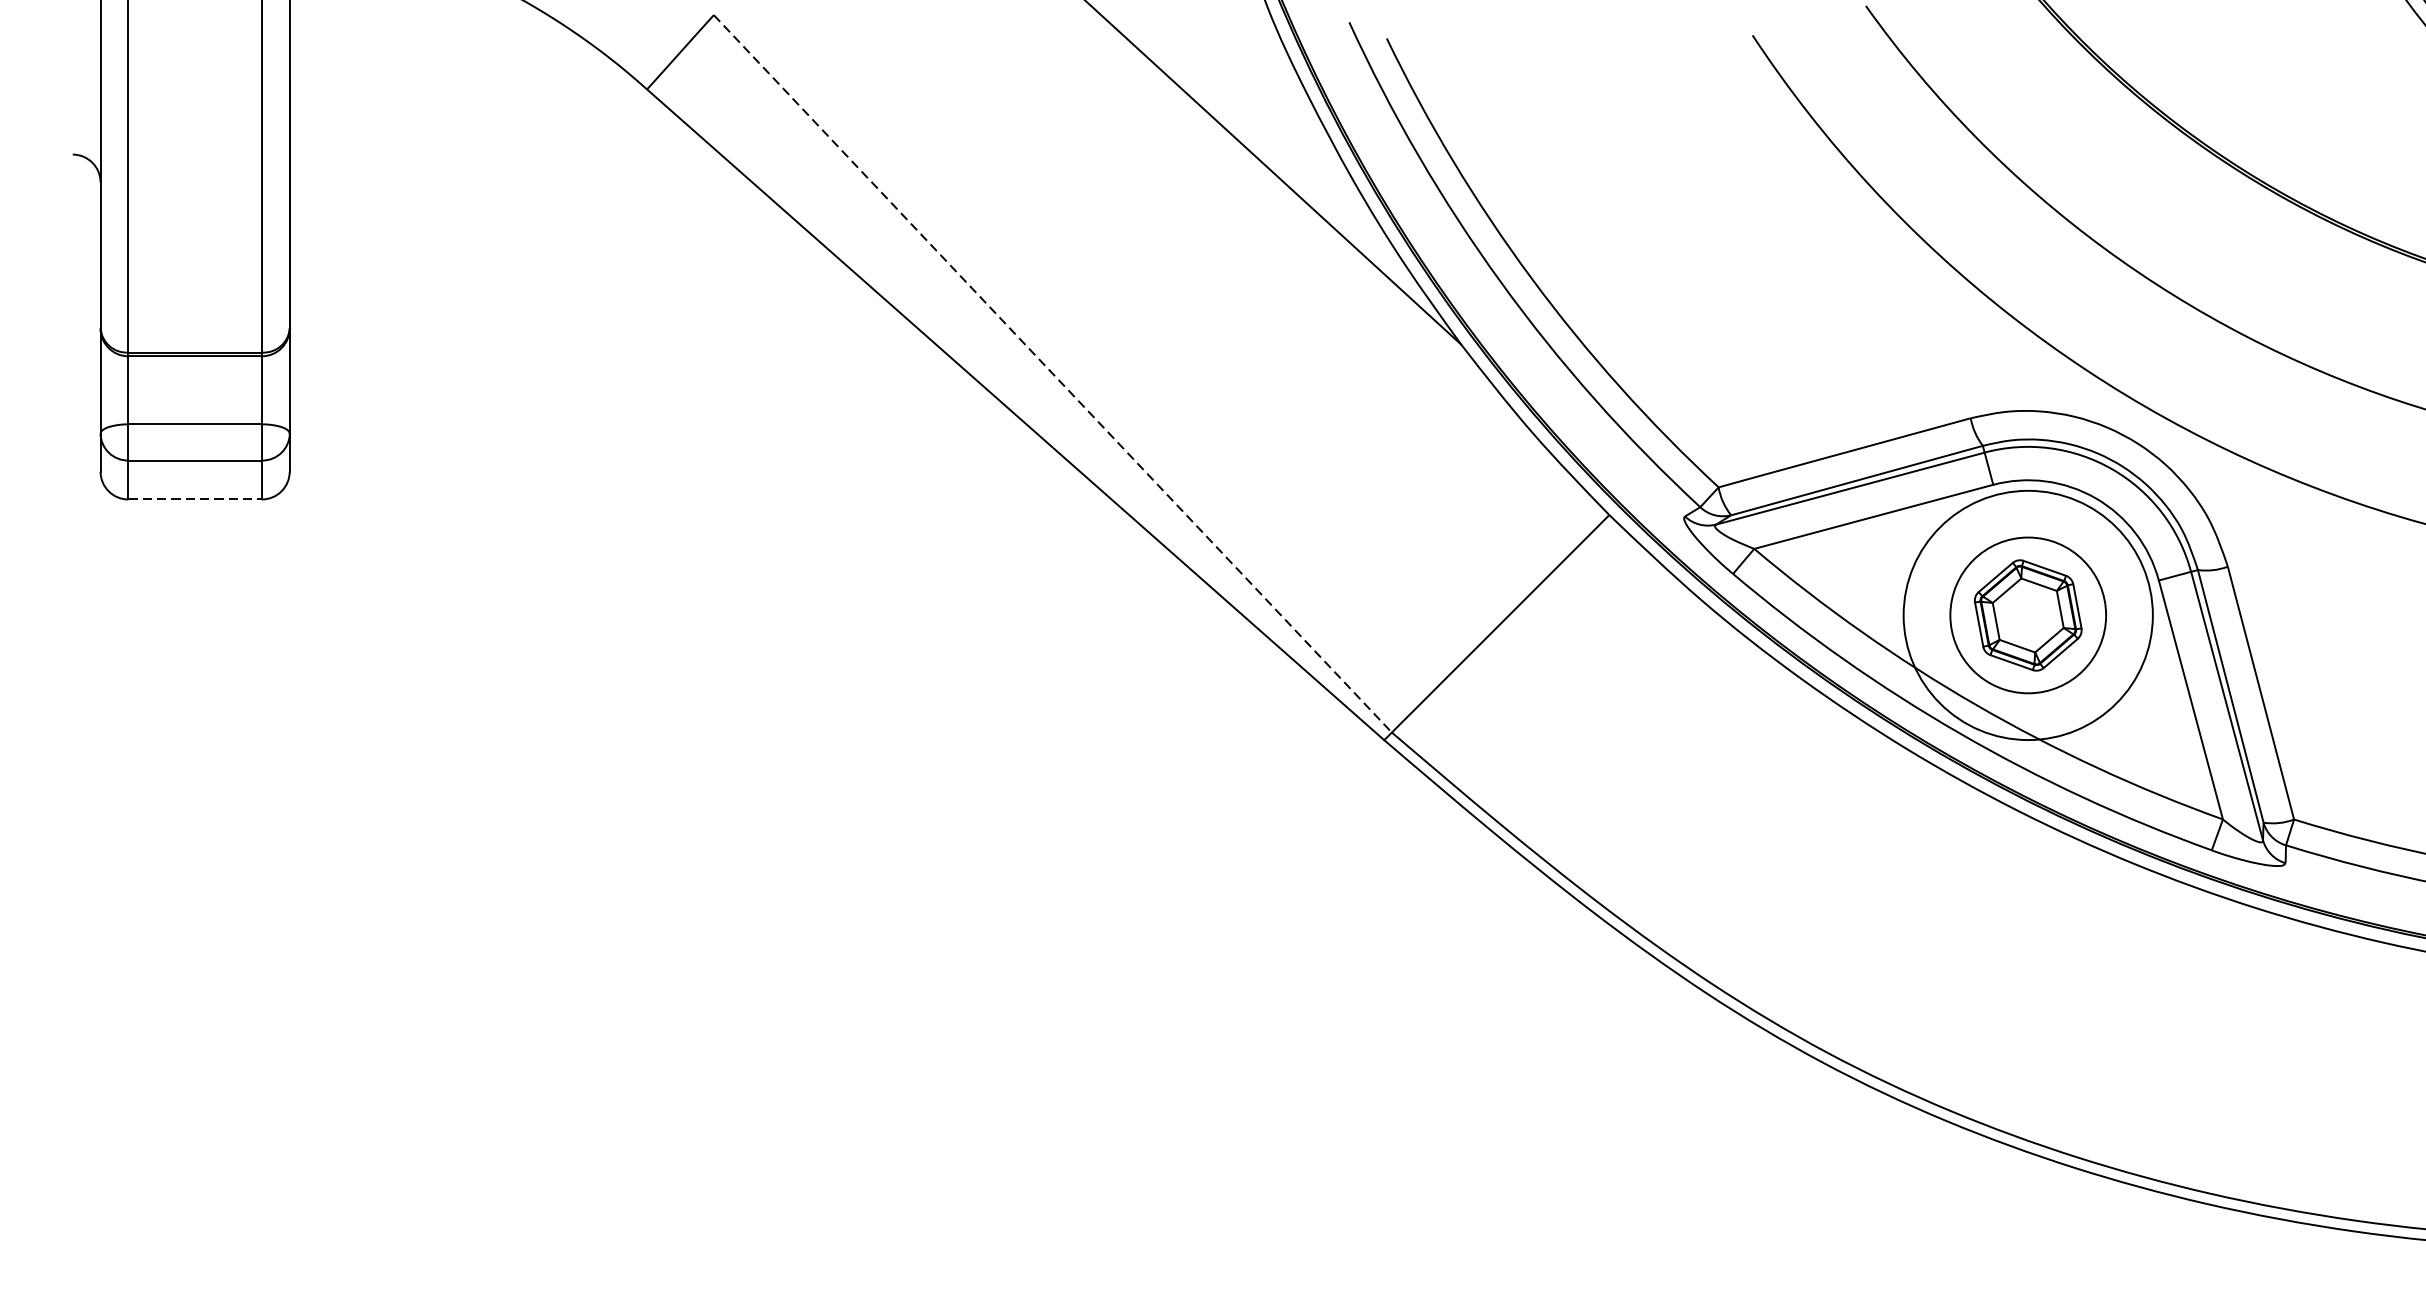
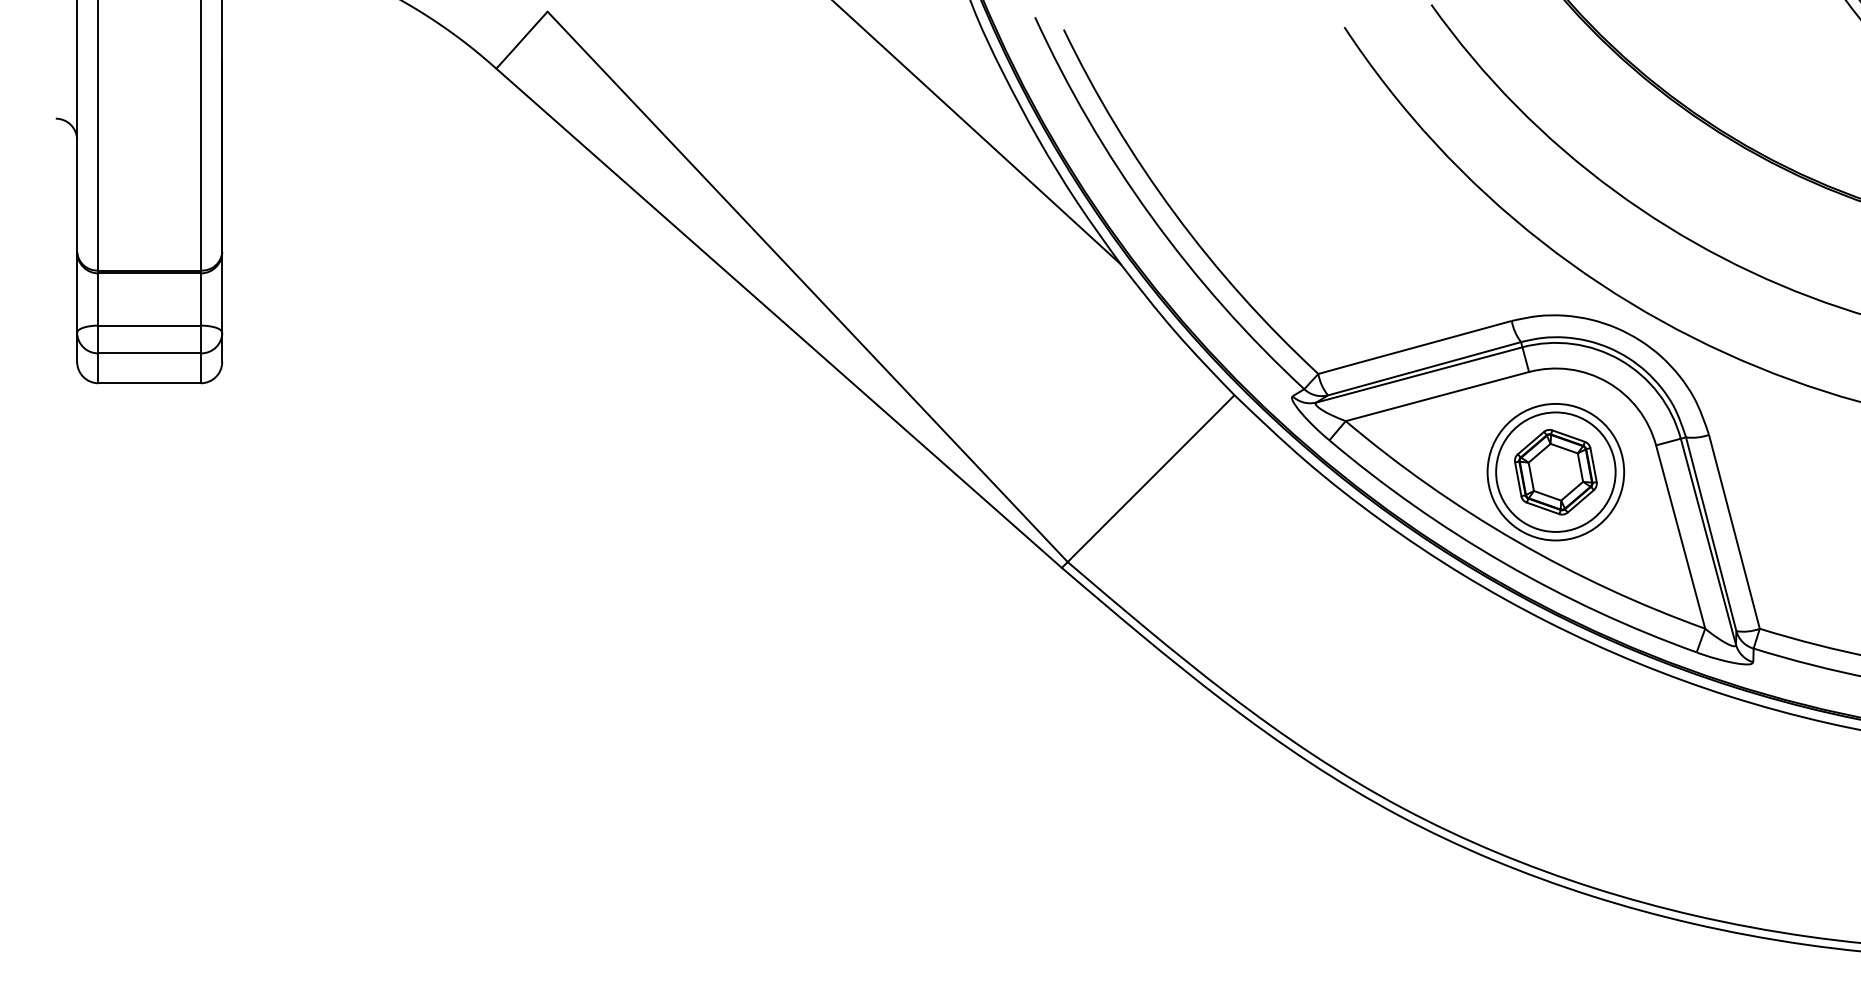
line: (1052, 373) -> (807, 286), dashed -> solid
line: (196, 499) -> (150, 383), dashed -> solid
circle: (2027, 614) -> (1555, 471), size x0.71

